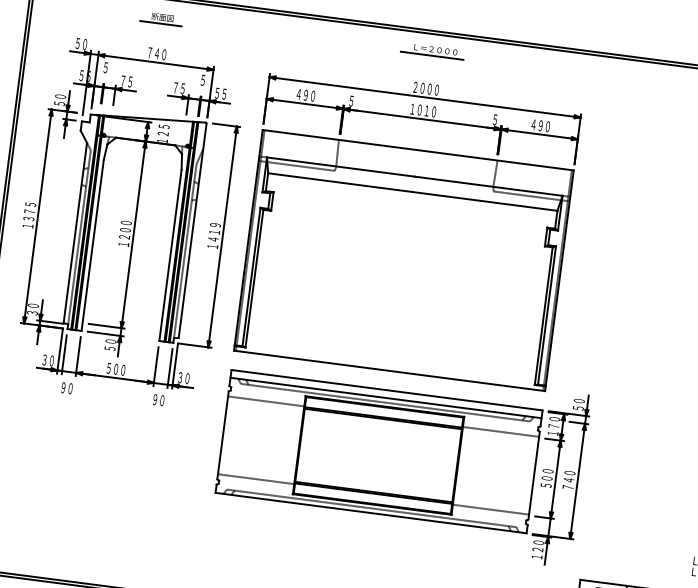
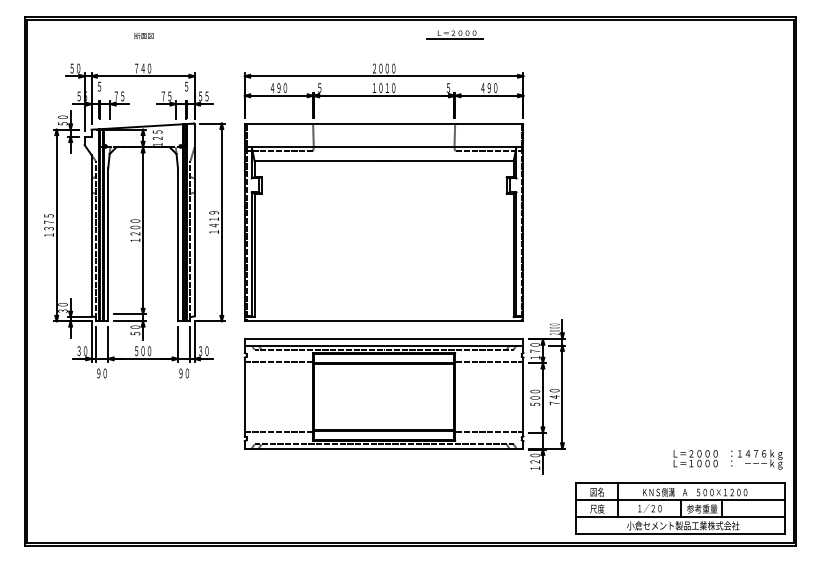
line: (160, 23) -> (142, 41), removed
part: (432, 50) -> (454, 34), moved
text: (578, 403) -> (554, 328), ５０ -> ２０００

